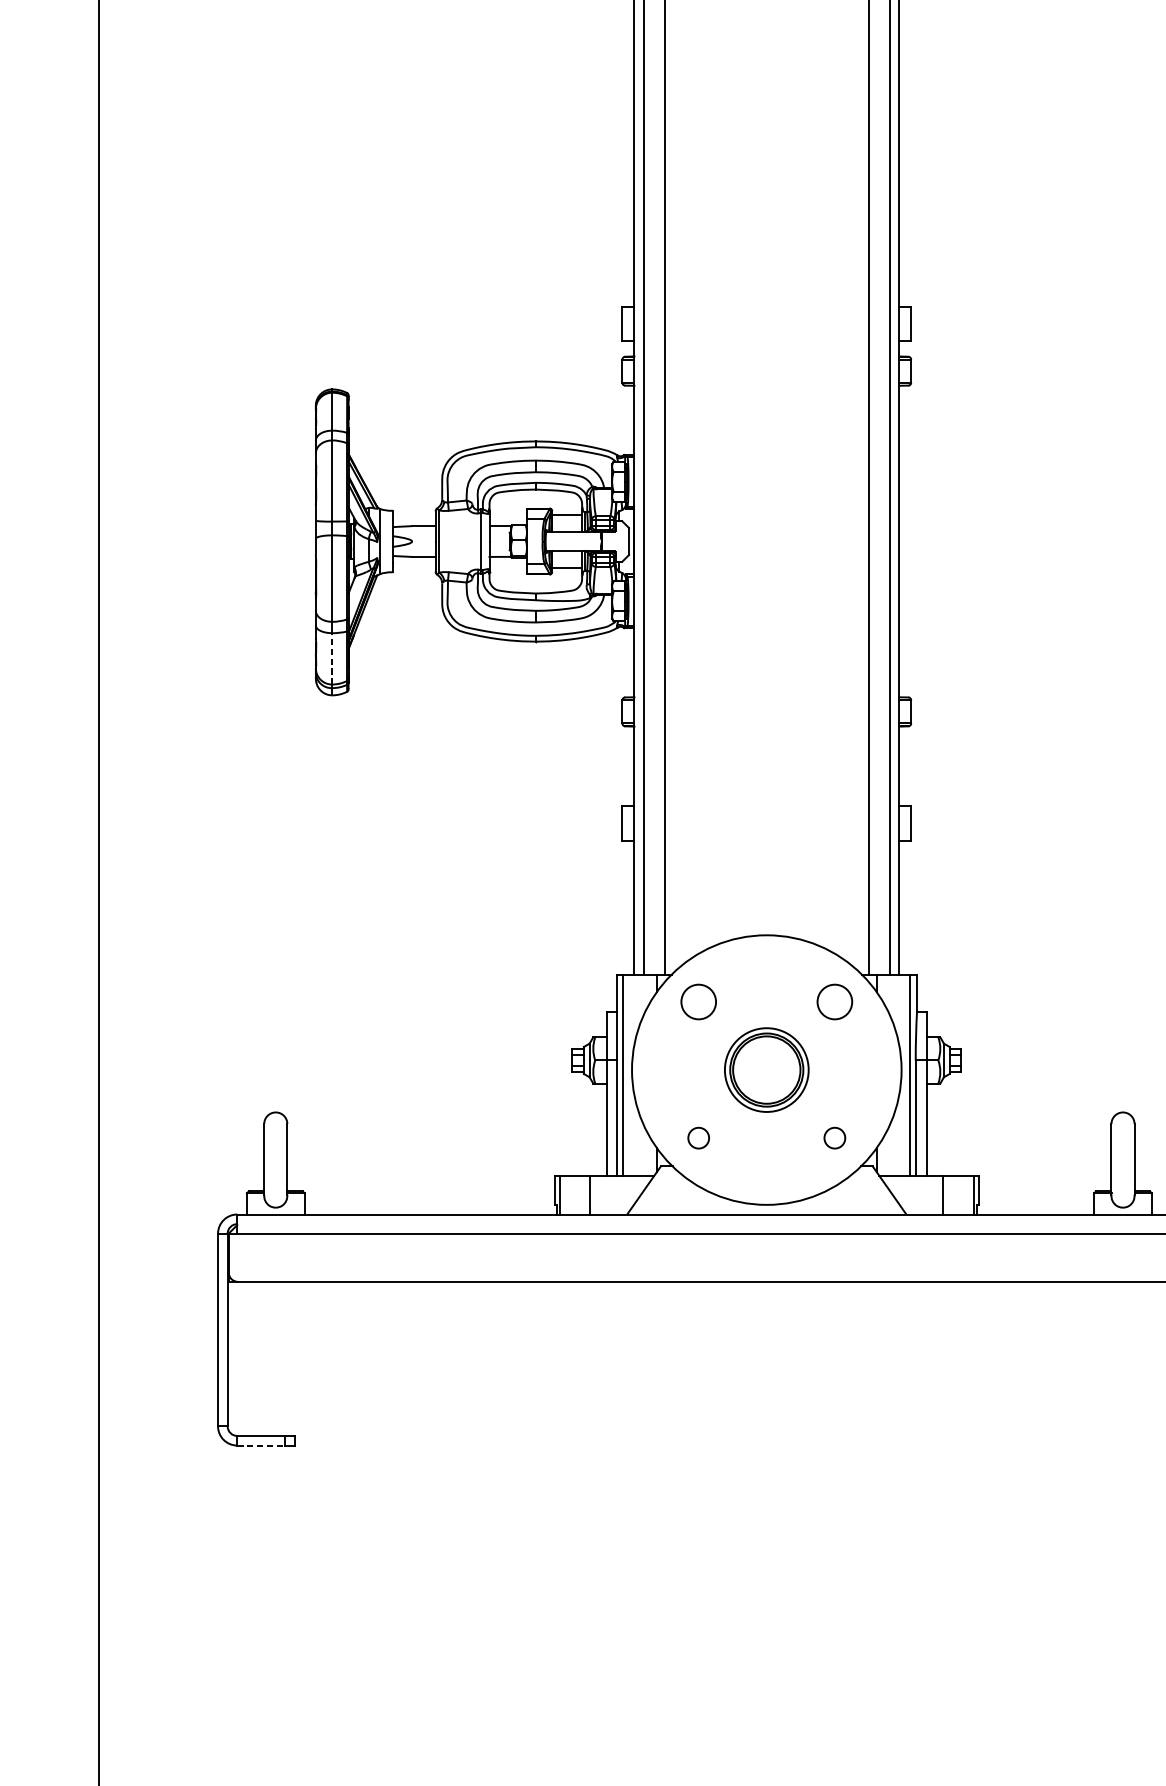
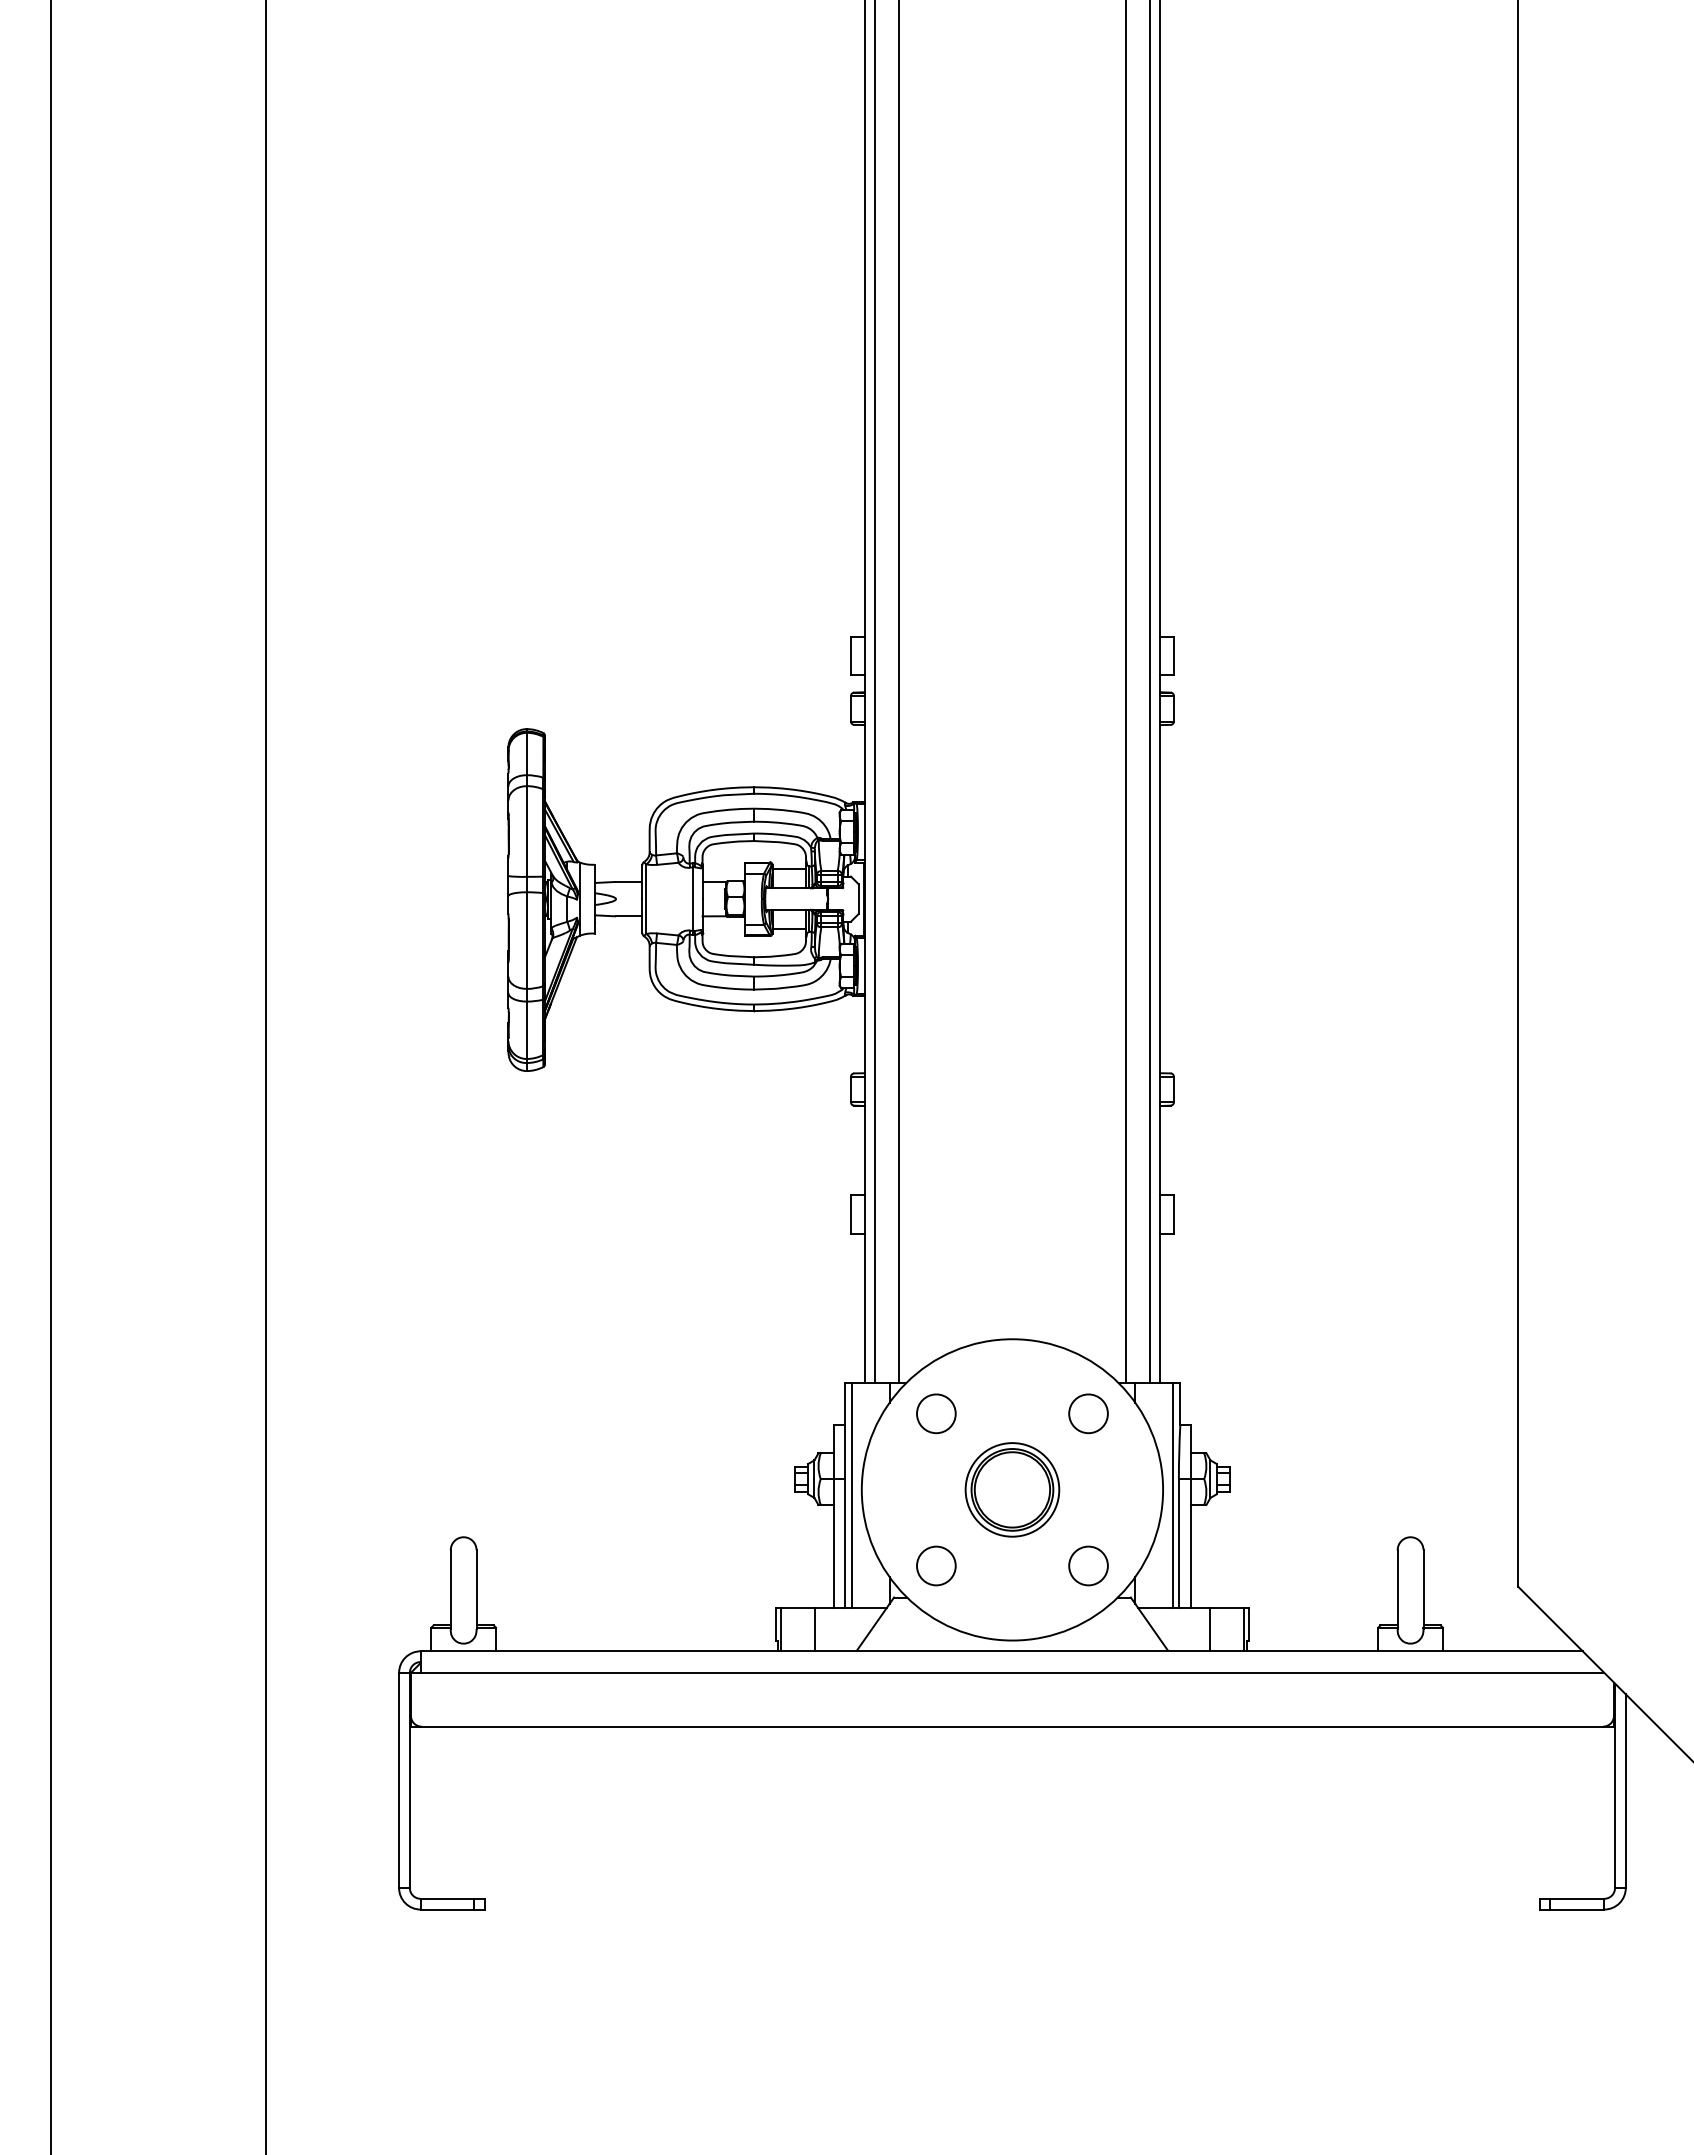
line: (332, 659) -> (526, 1030), dashed -> solid
circle: (698, 1137) -> (936, 1565), size x1.67
circle: (834, 1137) -> (1088, 1565), size x1.67
line: (261, 1445) -> (447, 1909), dashed -> solid

